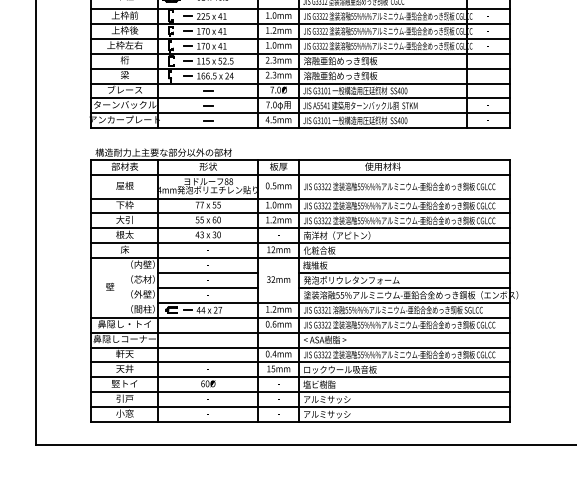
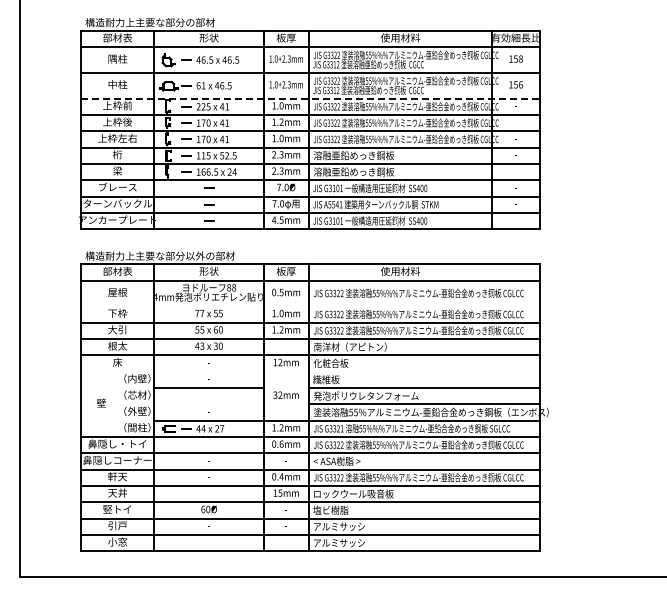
line: (300, 8) -> (310, 98), solid -> dashed
line: (299, 198) -> (309, 306), removed
line: (299, 257) -> (309, 371), removed
line: (207, 288) -> (208, 404), removed

